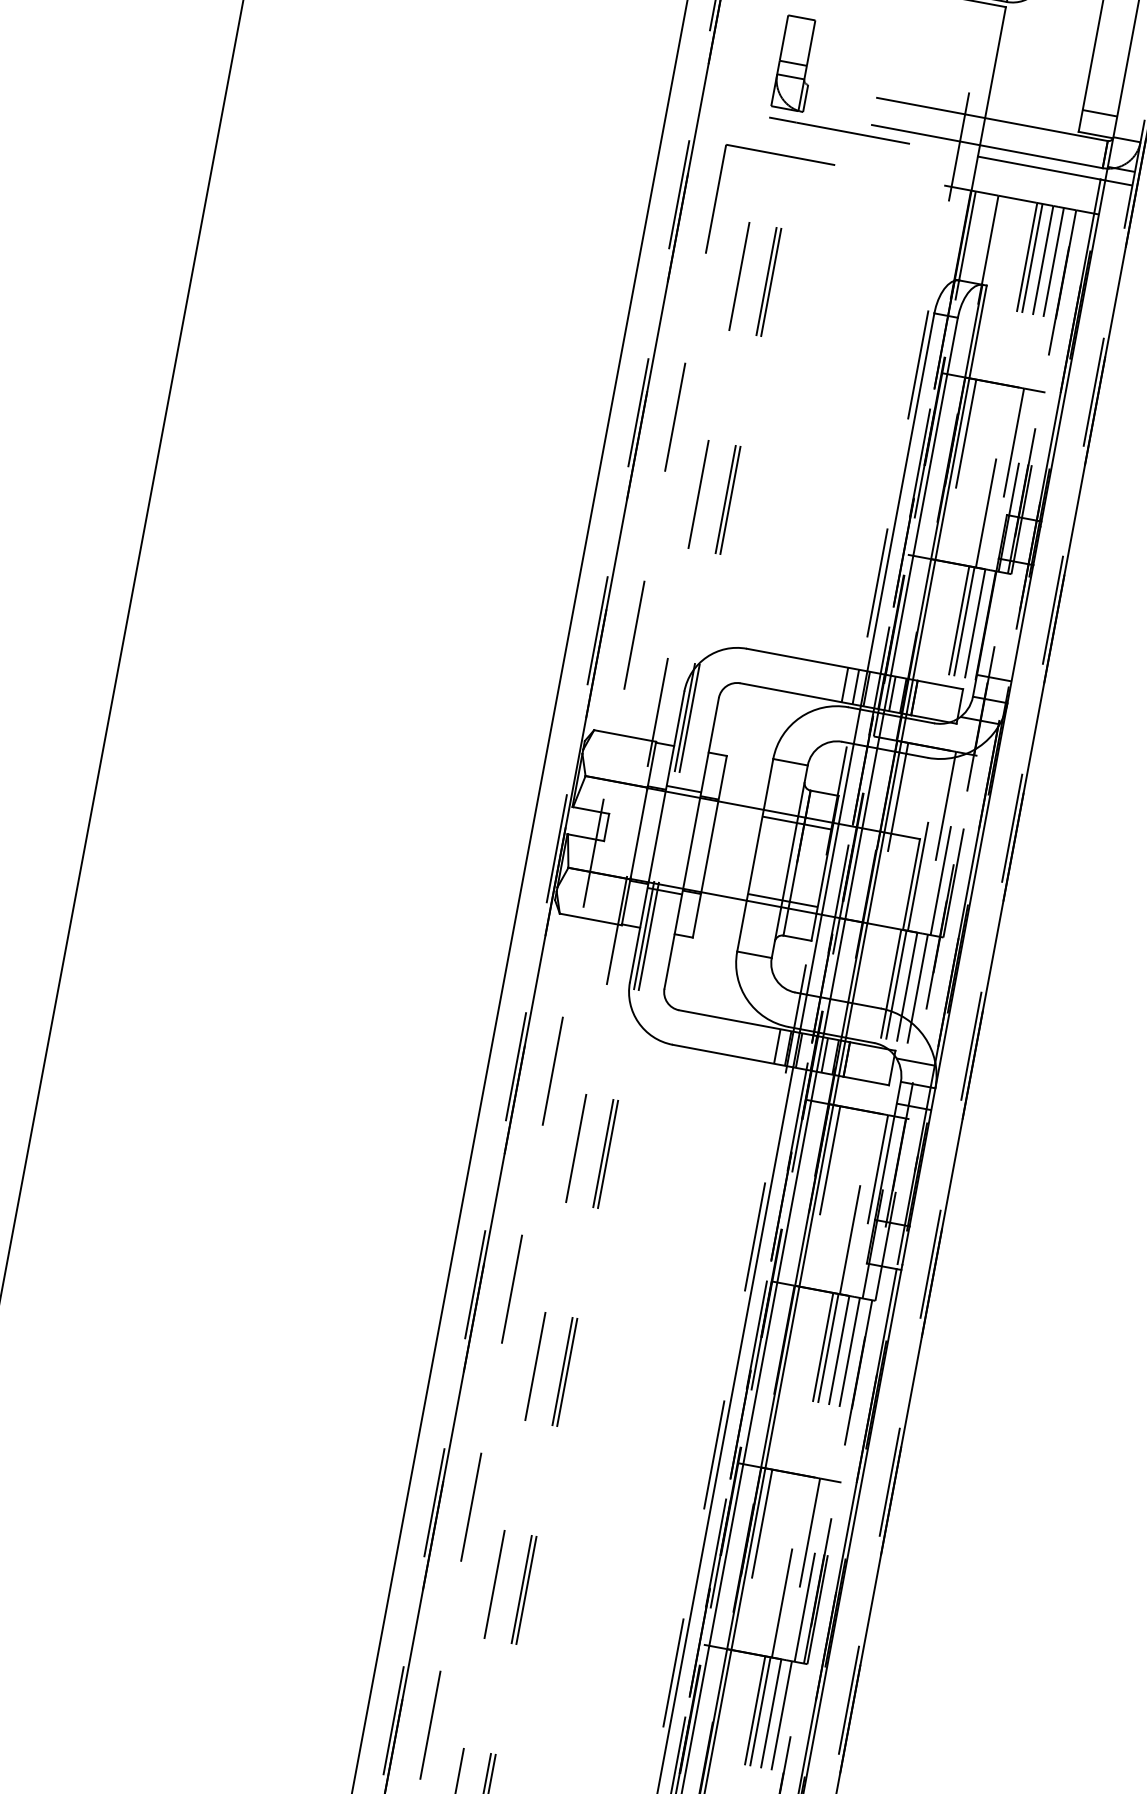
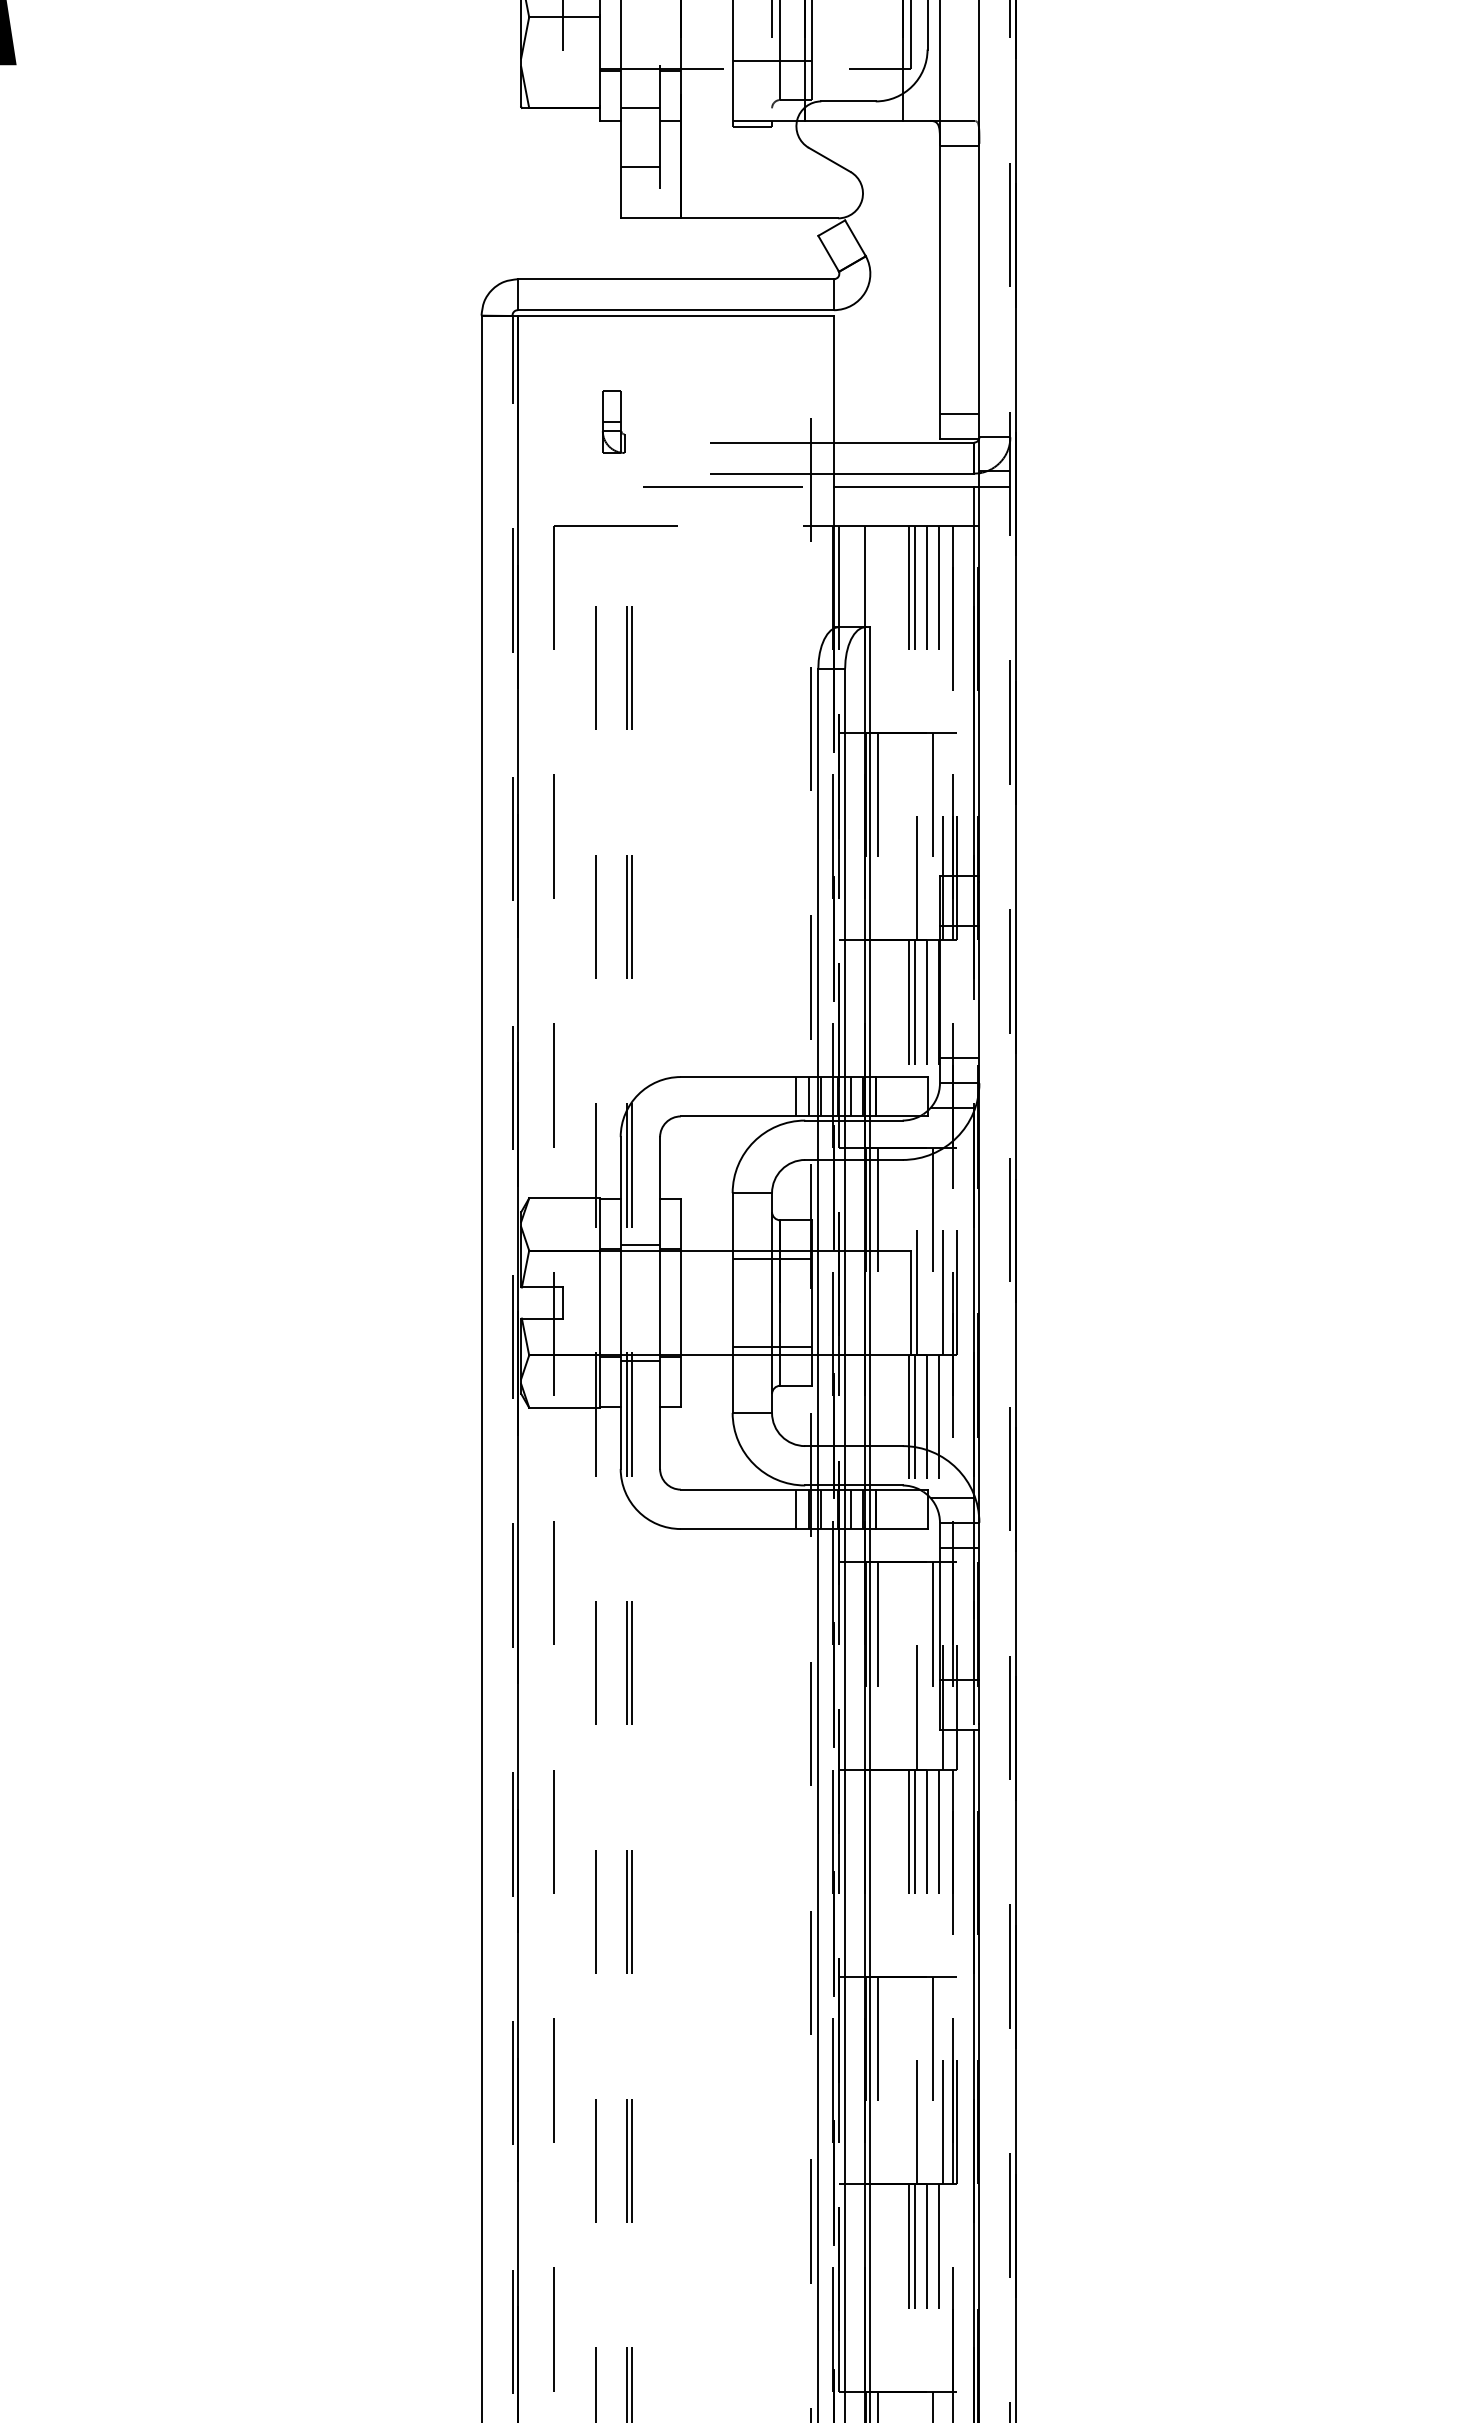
part: (795, 63) -> (613, 421), size x0.6
line: (839, 130) -> (722, 486), moved

